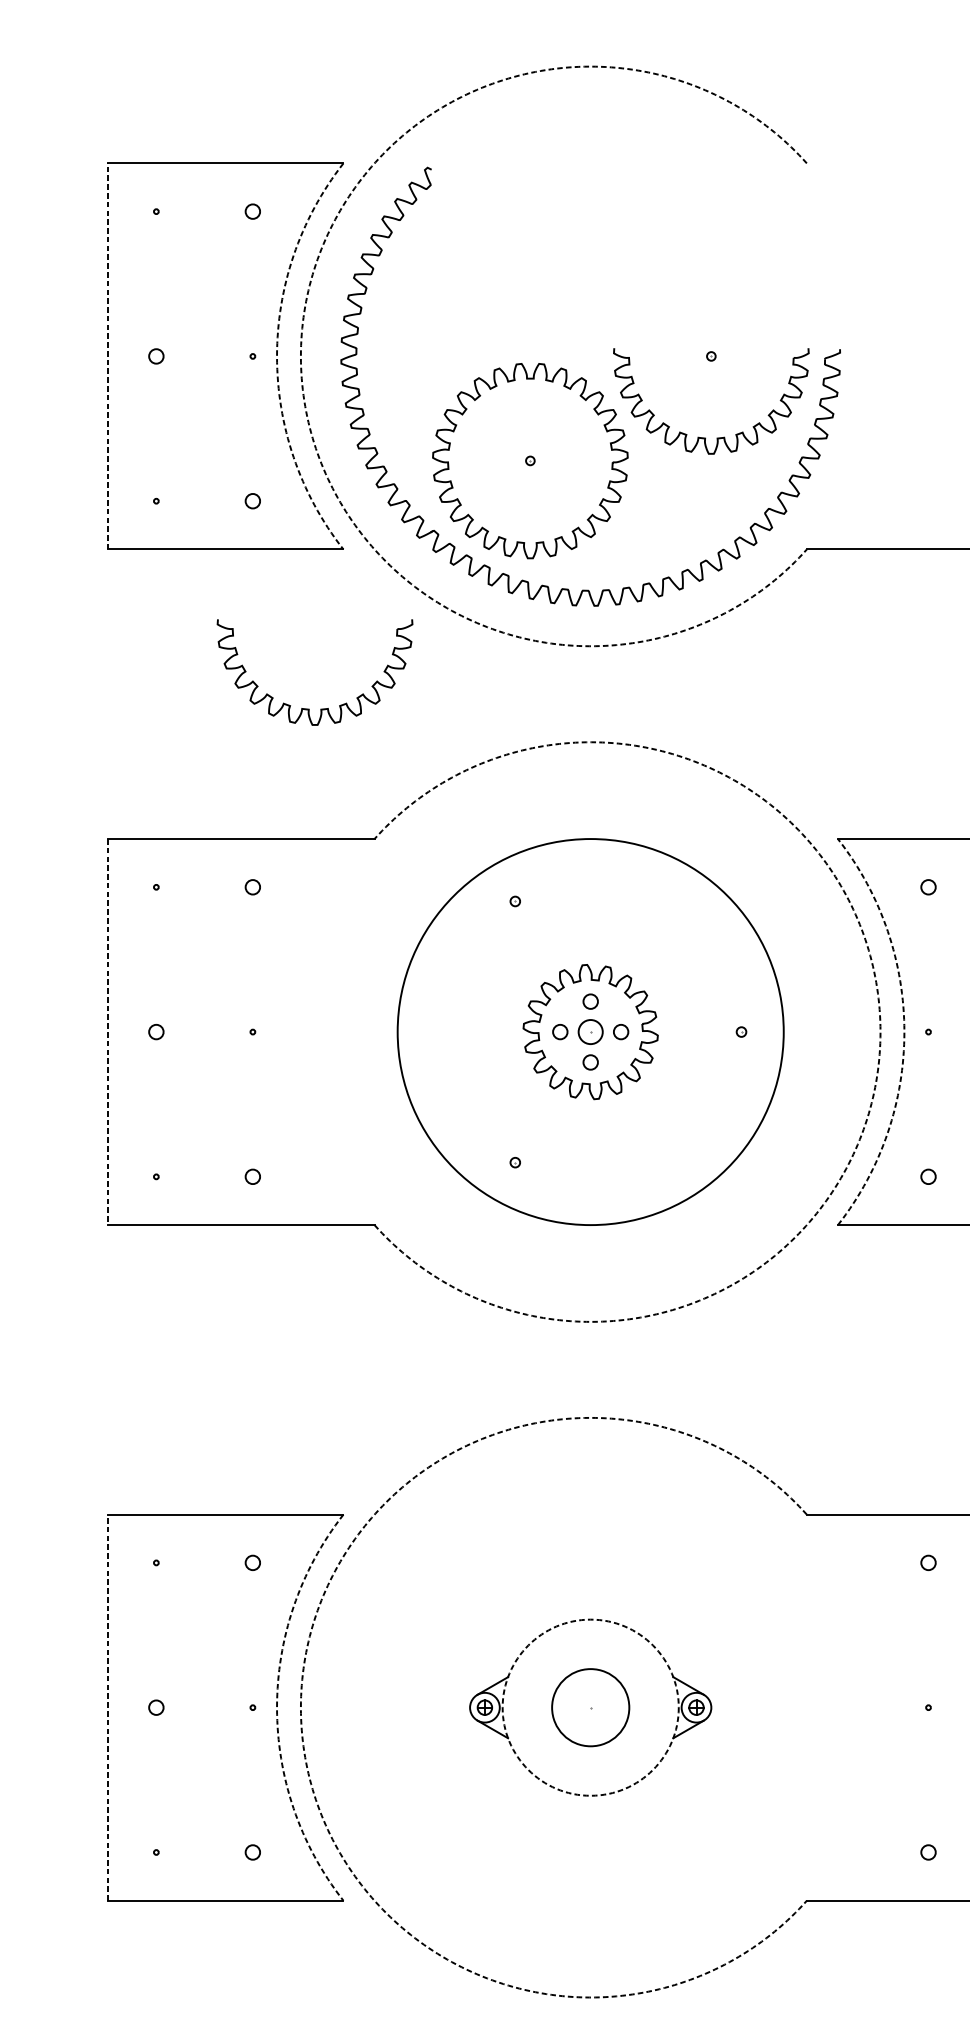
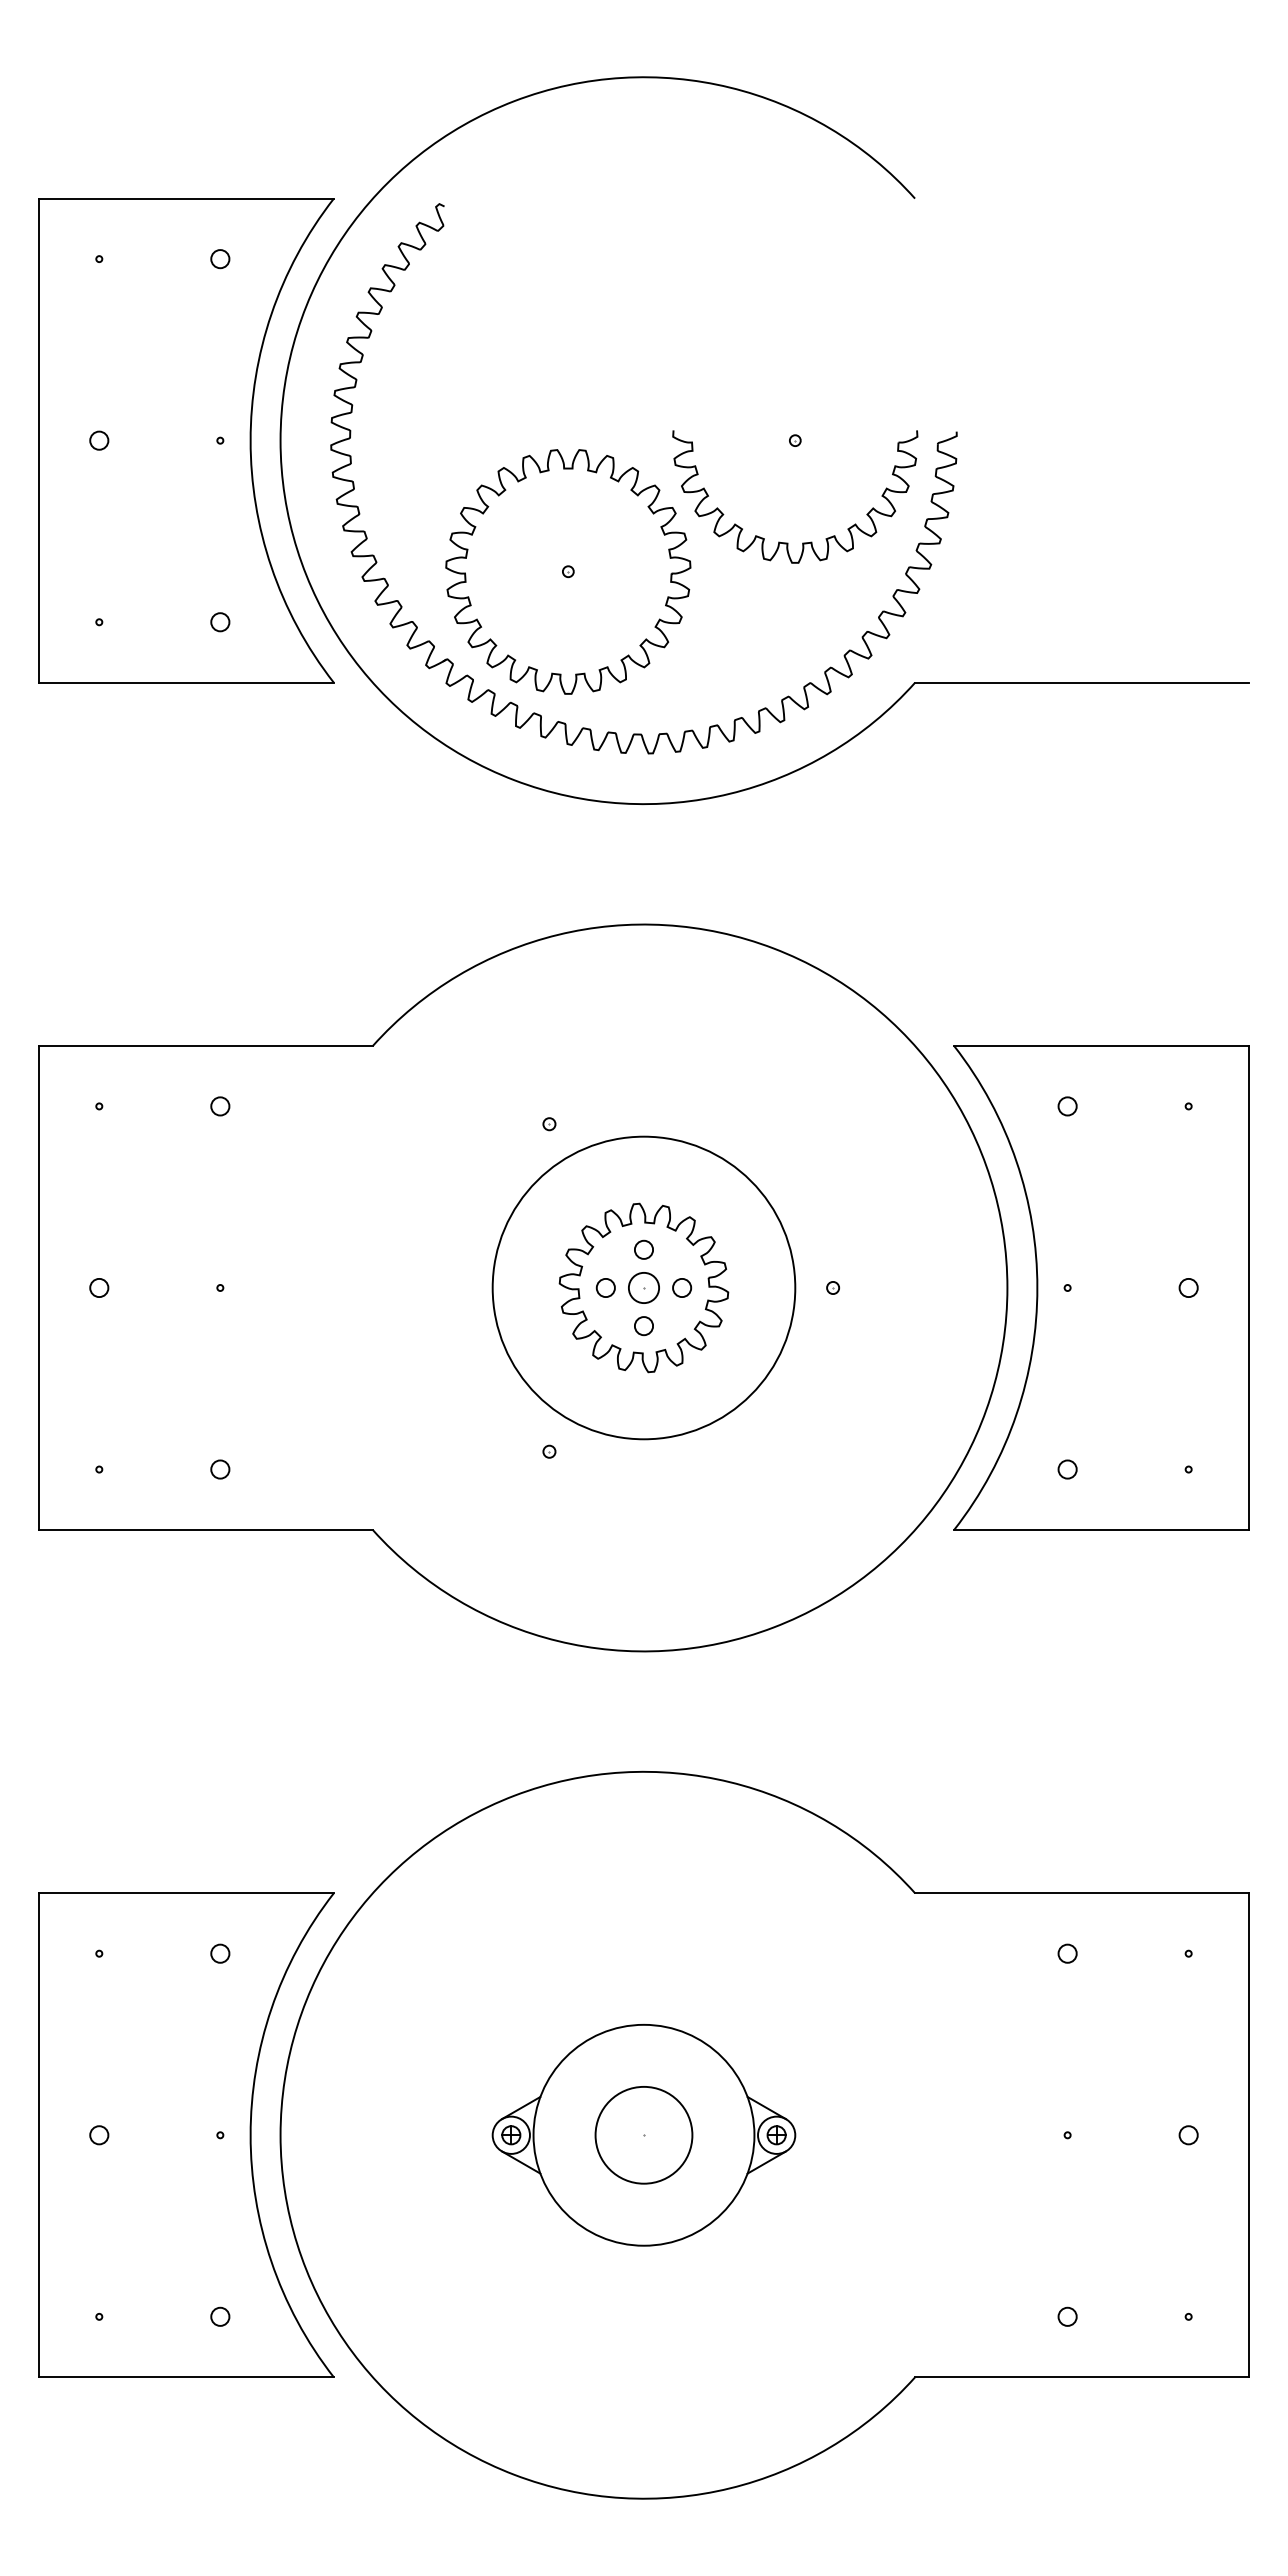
line: (107, 356) -> (38, 440), dashed -> solid
arc: (276, 356) -> (250, 440), dashed -> solid
arc: (300, 356) -> (280, 440), dashed -> solid
part: (320, 708) -> (305, 882), removed
circle: (590, 1031) -> (643, 1287), size x0.62
arc: (880, 1031) -> (1007, 1287), dashed -> solid
arc: (904, 1031) -> (1037, 1287), dashed -> solid
line: (107, 1032) -> (38, 1288), dashed -> solid
line: (107, 1707) -> (38, 2134), dashed -> solid
arc: (276, 1707) -> (250, 2135), dashed -> solid
arc: (300, 1707) -> (280, 2135), dashed -> solid
circle: (590, 1707) -> (643, 2134), dashed -> solid

